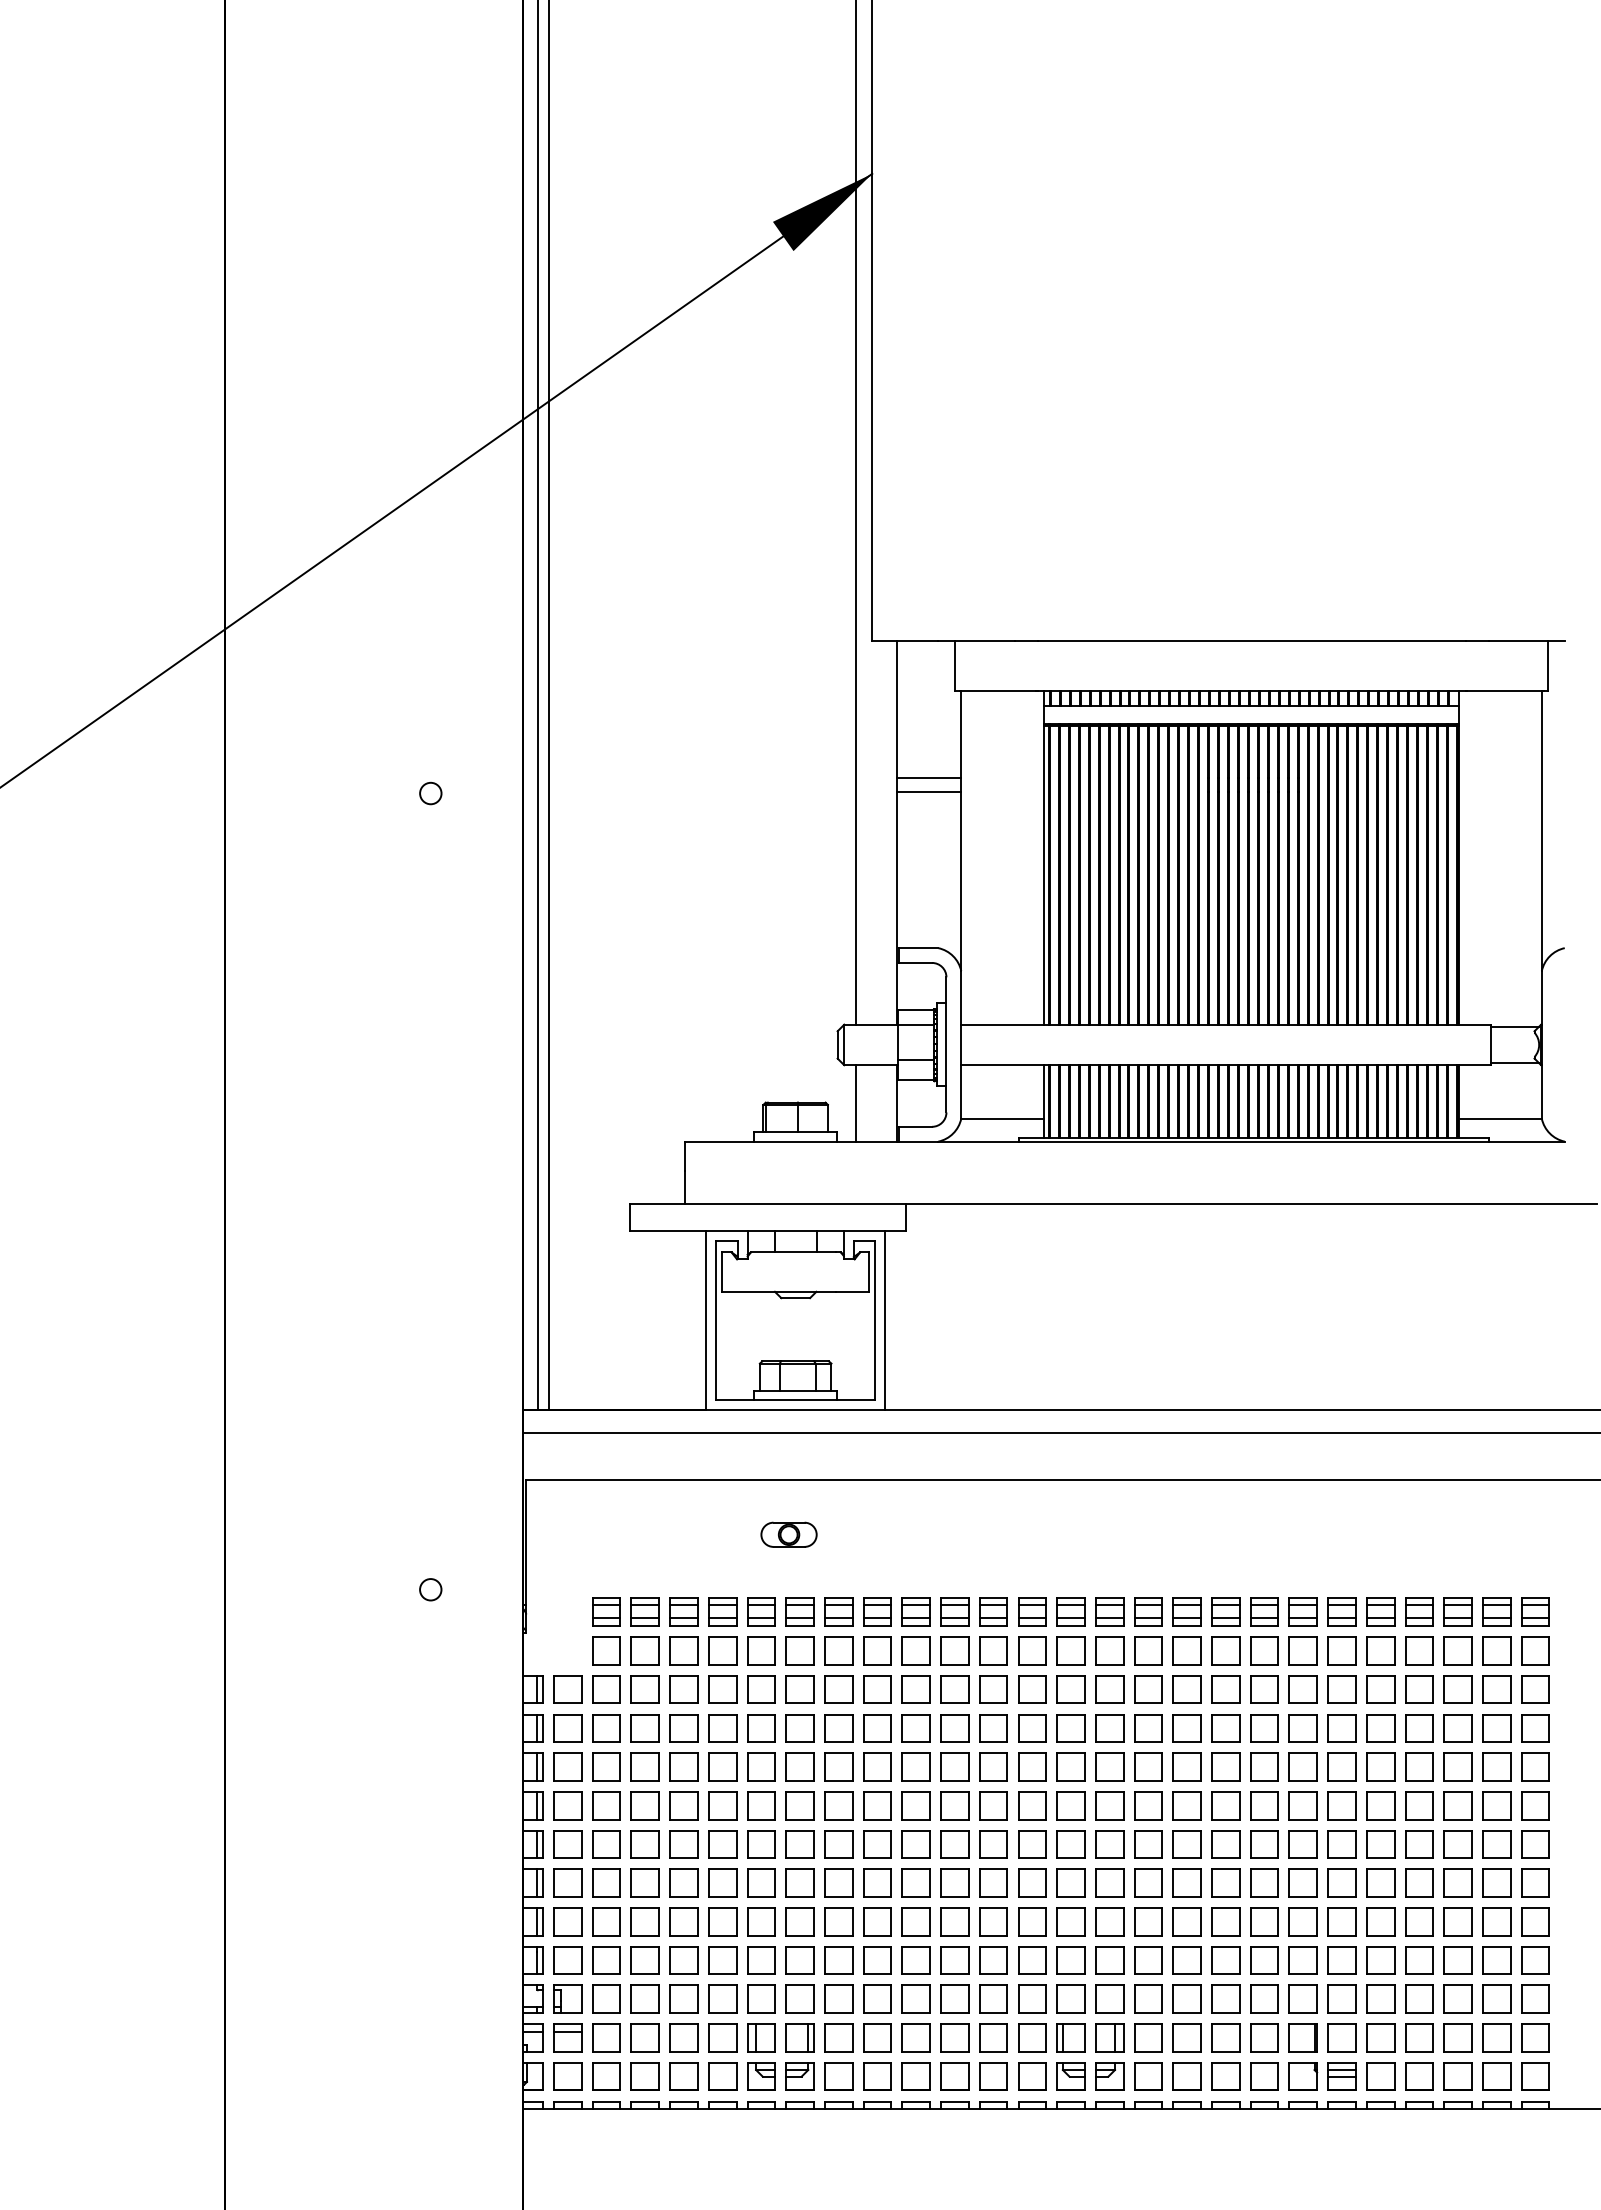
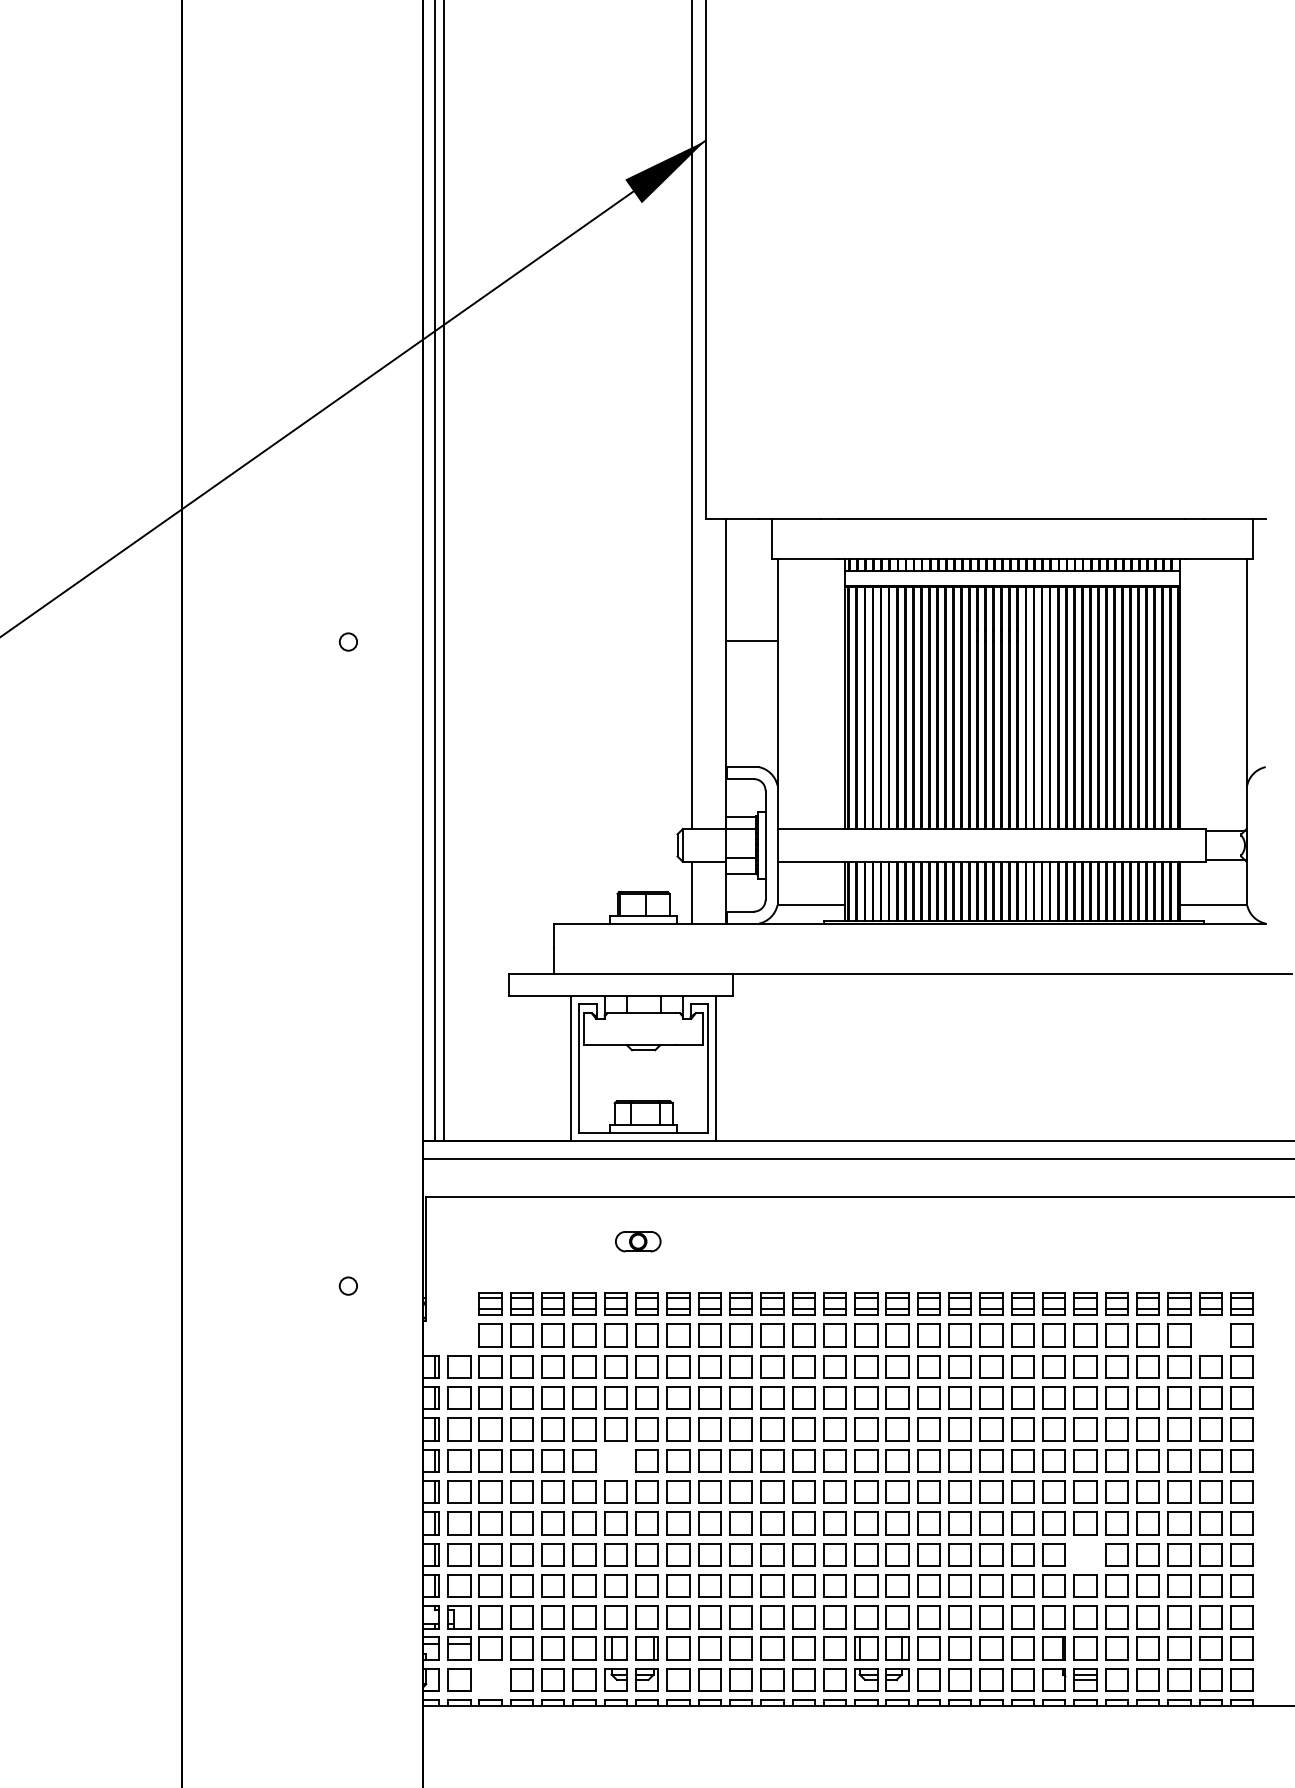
line: (929, 778) -> (751, 629), removed
part: (1496, 1650) -> (1210, 1335), removed
part: (761, 1805) -> (615, 1460), removed
part: (1341, 1921) -> (1085, 1554), removed
part: (606, 2076) -> (490, 1679), removed

